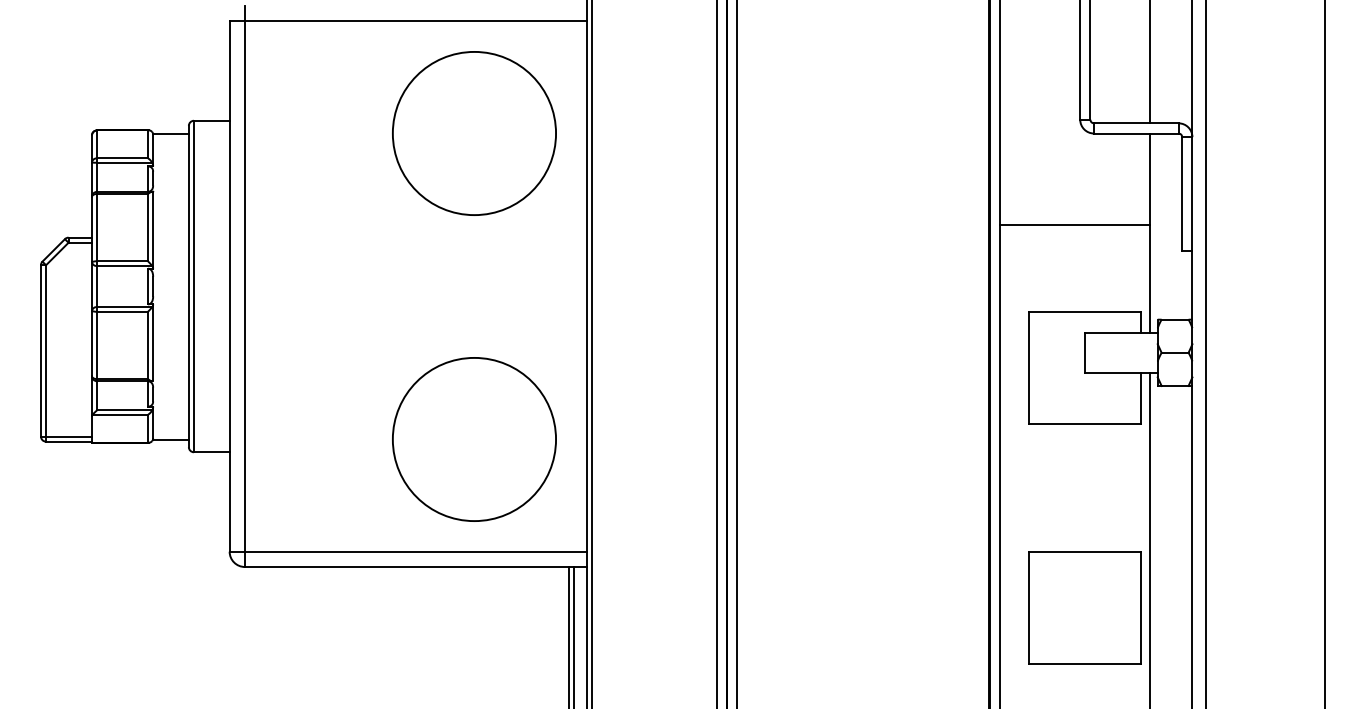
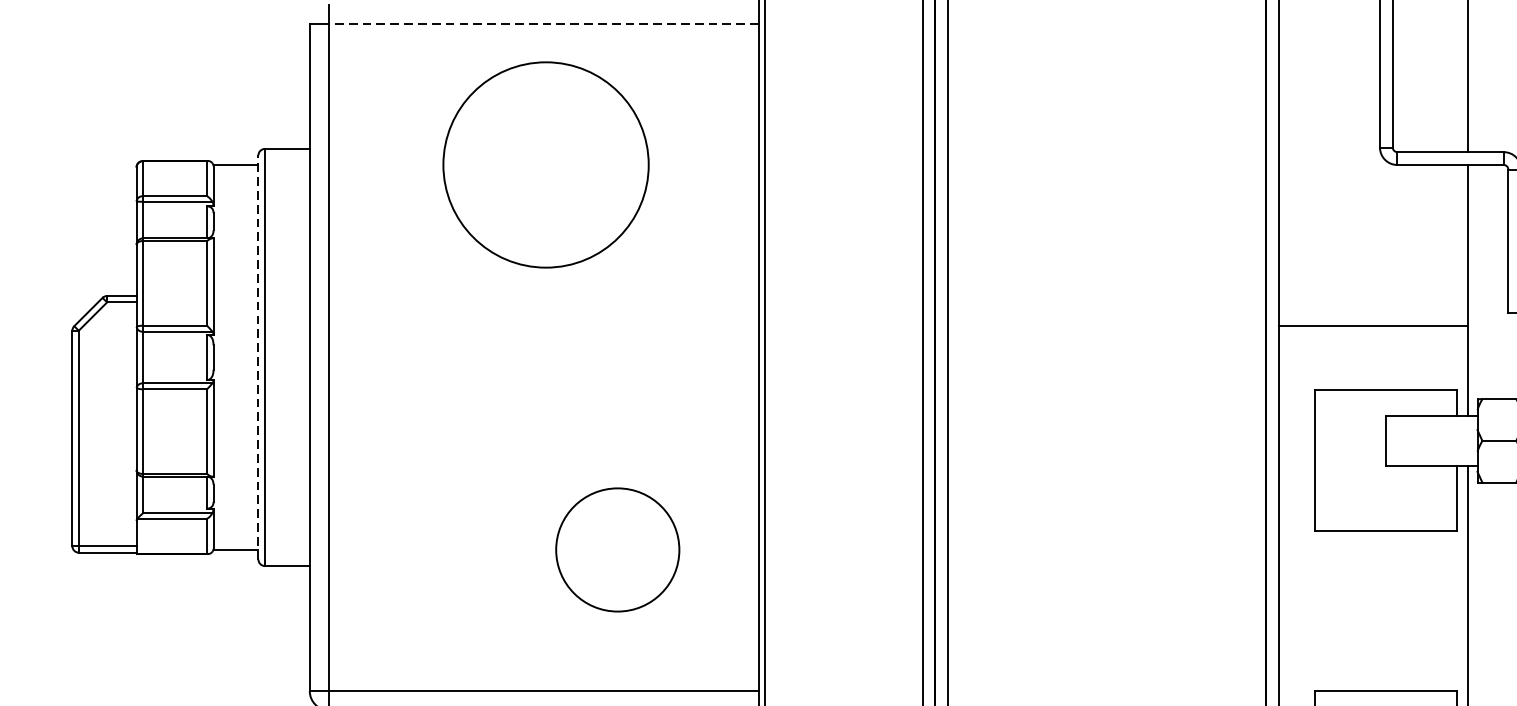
line: (415, 21) -> (543, 24), solid -> dashed
circle: (474, 133) -> (546, 164), moved
line: (1074, 225) -> (1372, 325), moved
line: (188, 286) -> (258, 357), solid -> dashed
circle: (474, 439) -> (617, 549), size x0.6

